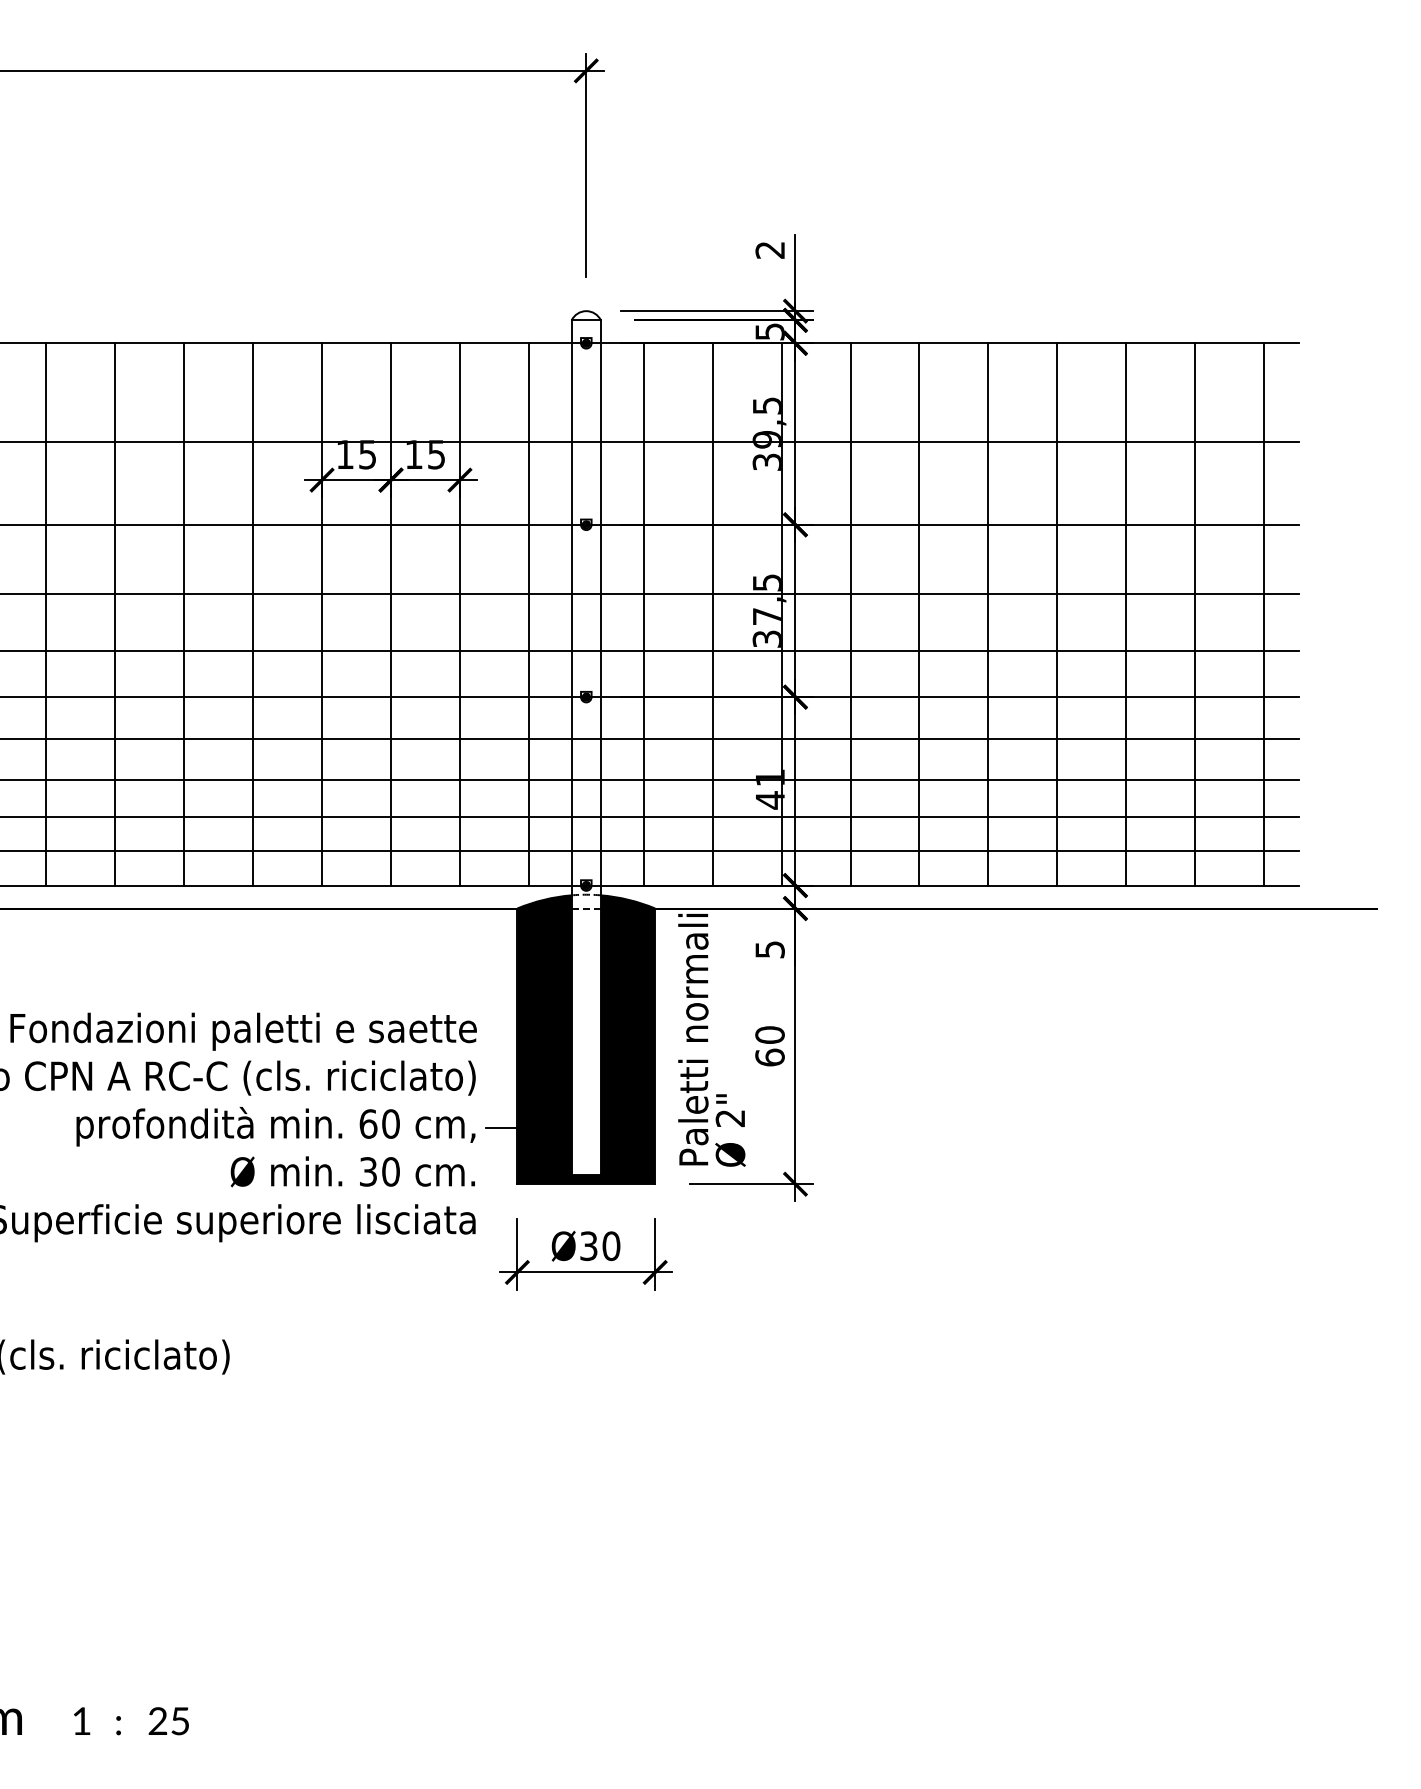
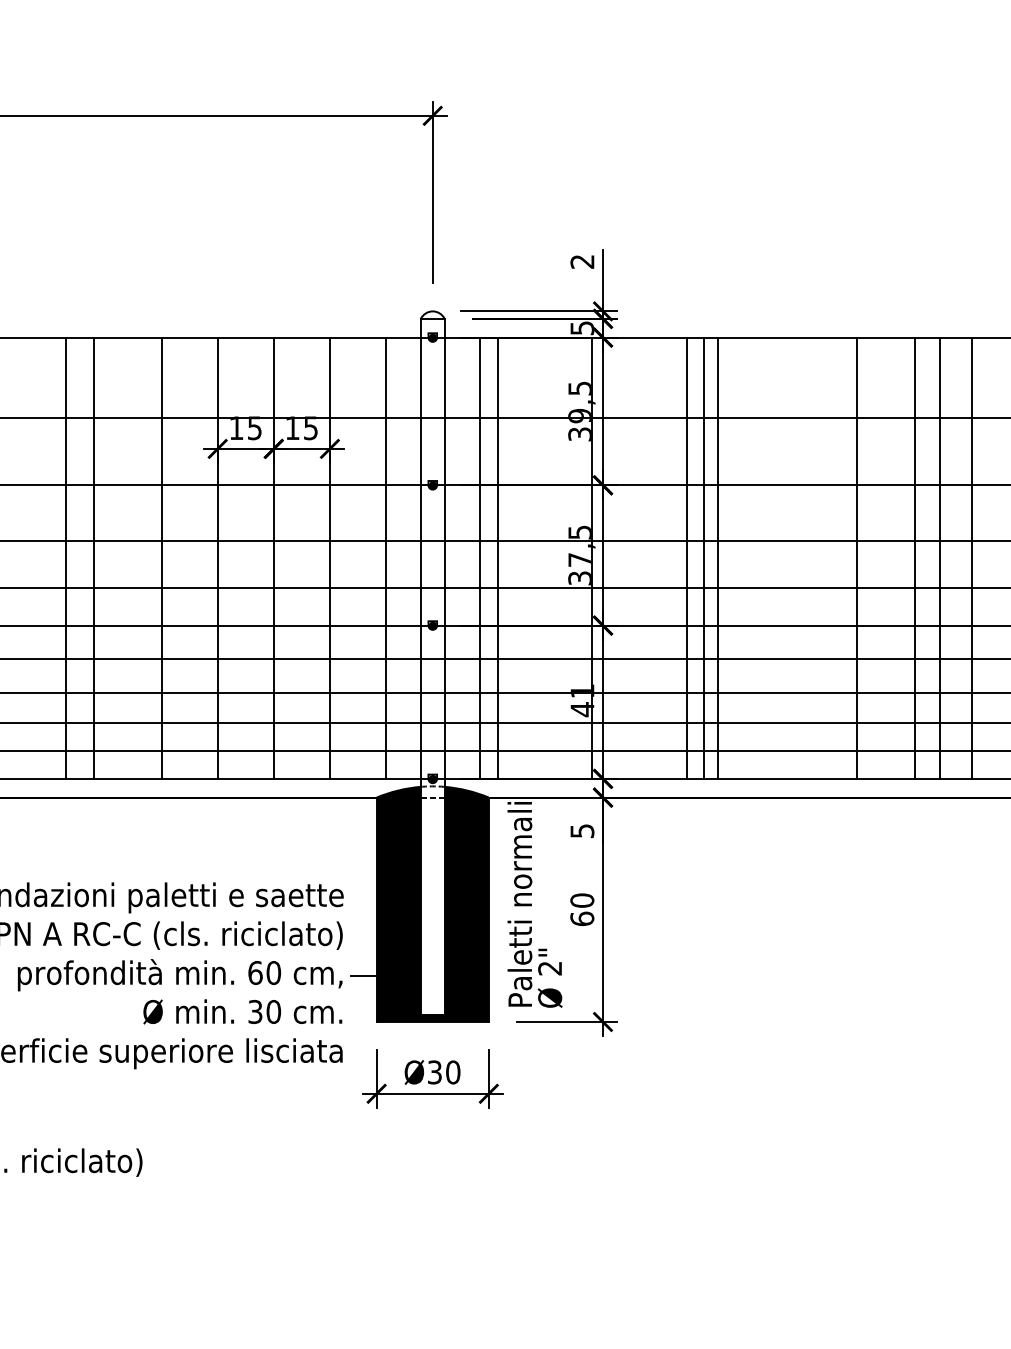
line: (115, 614) -> (94, 558), moved
line: (184, 614) -> (65, 558), moved
line: (712, 614) -> (498, 558), moved
line: (850, 614) -> (686, 558), moved
line: (988, 614) -> (717, 558), moved
line: (1057, 614) -> (856, 558), moved
line: (1126, 614) -> (914, 558), moved
line: (1195, 614) -> (972, 558), moved
line: (1264, 614) -> (940, 558), moved

